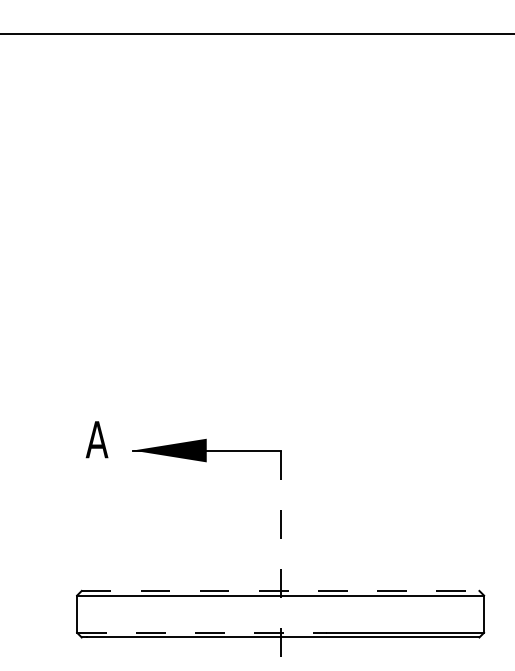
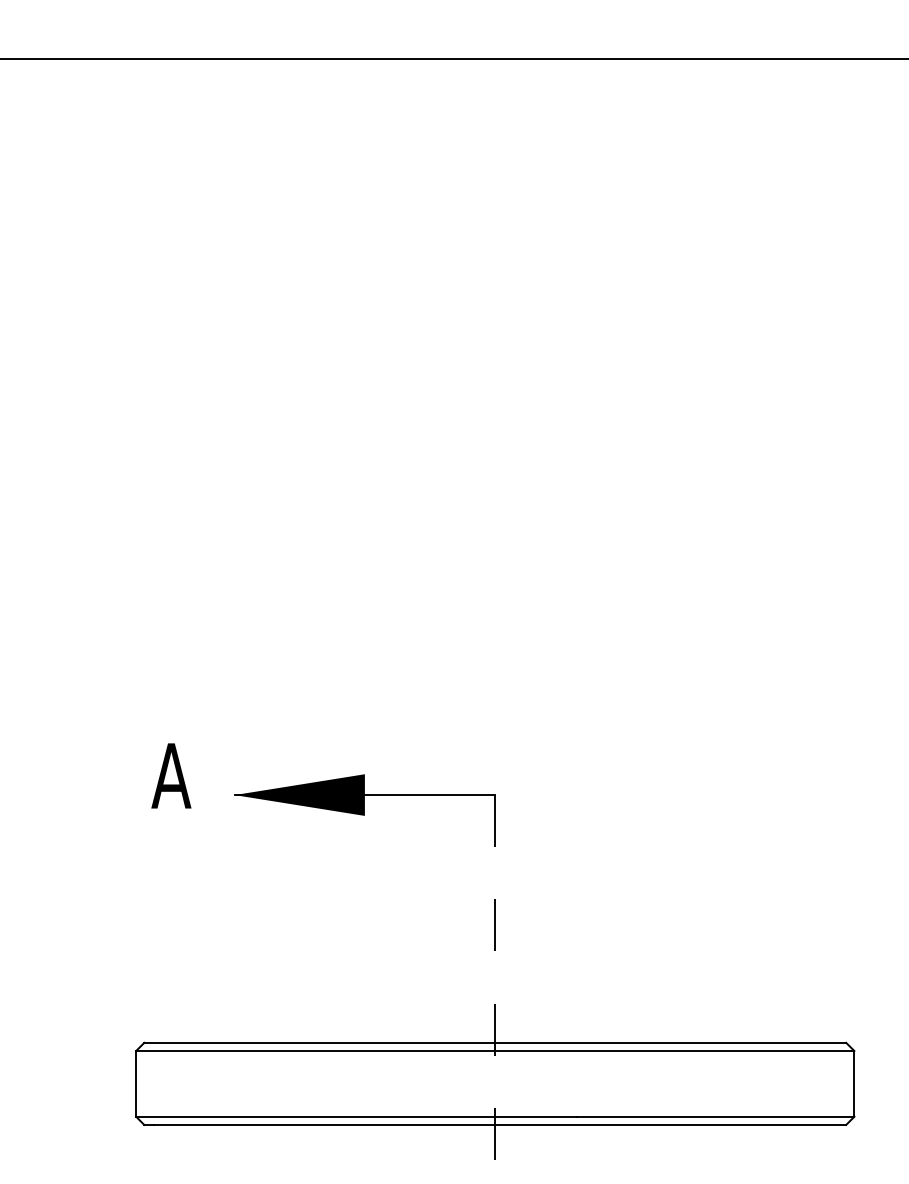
line: (280, 590) -> (495, 1042), dashed -> solid
line: (202, 632) -> (357, 1116), dashed -> solid

